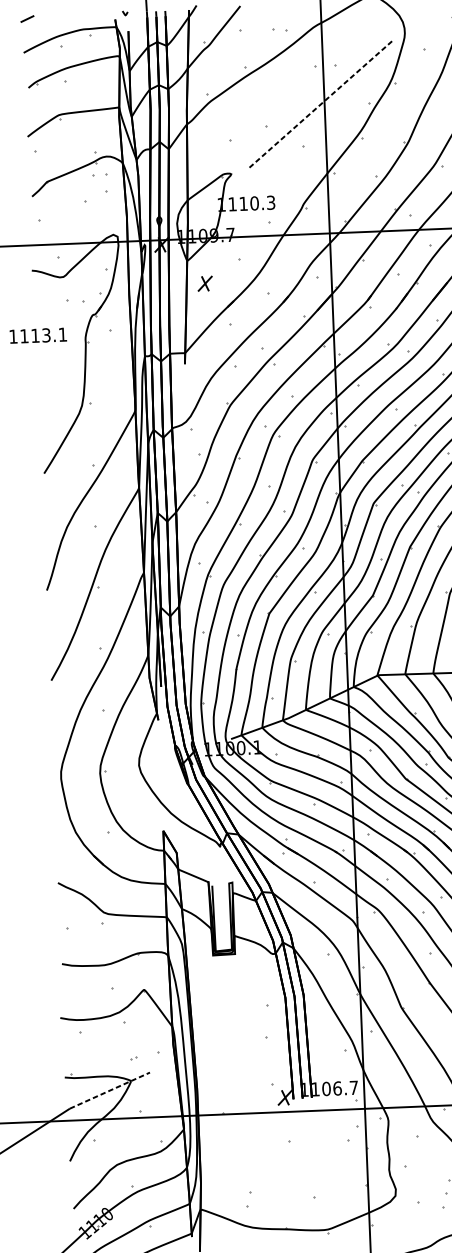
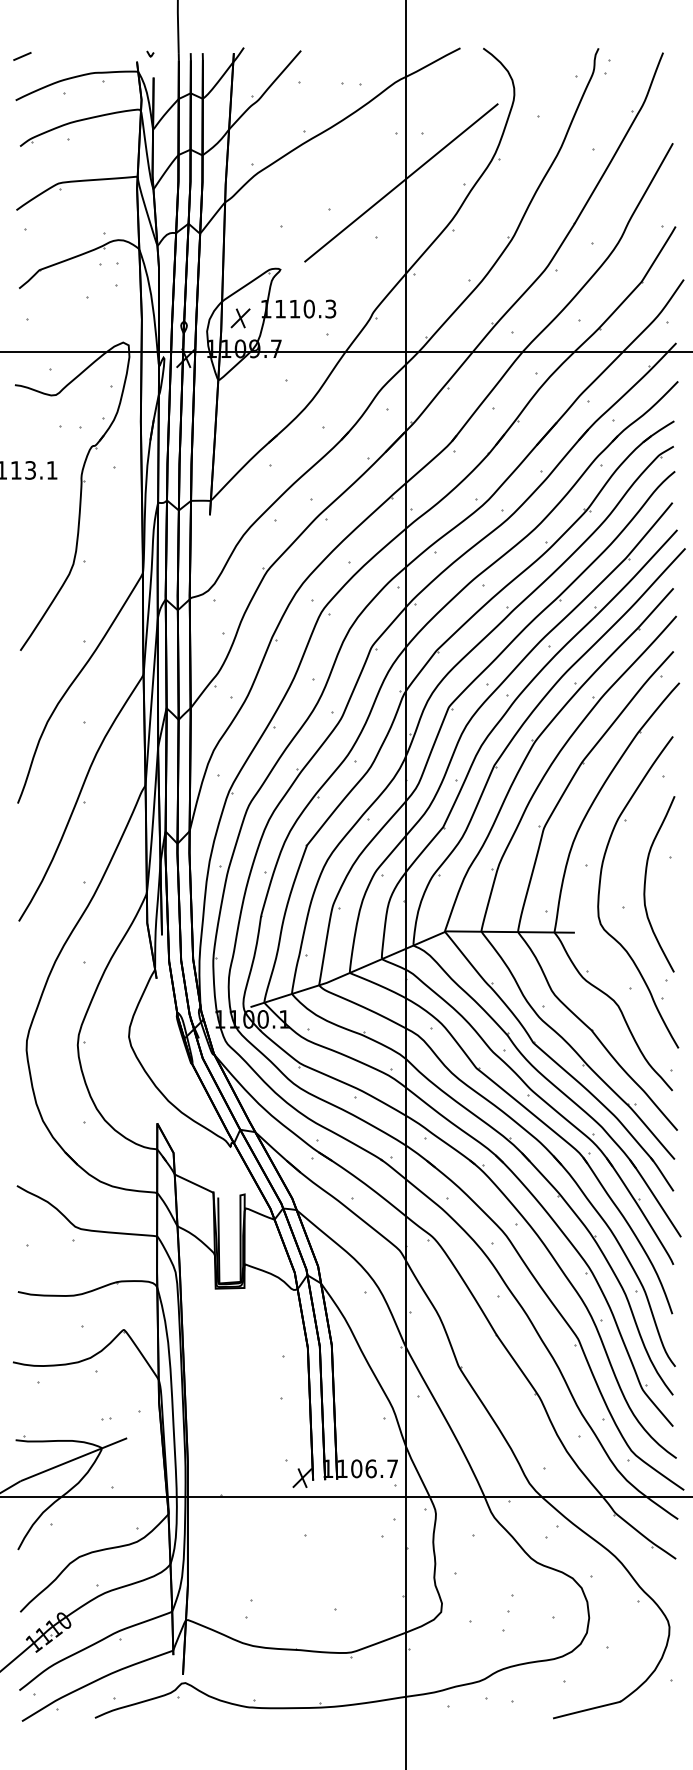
line: (321, 103) -> (401, 182), dashed -> solid
part: (205, 283) -> (240, 318), moved
line: (110, 1090) -> (74, 1459), dashed -> solid

